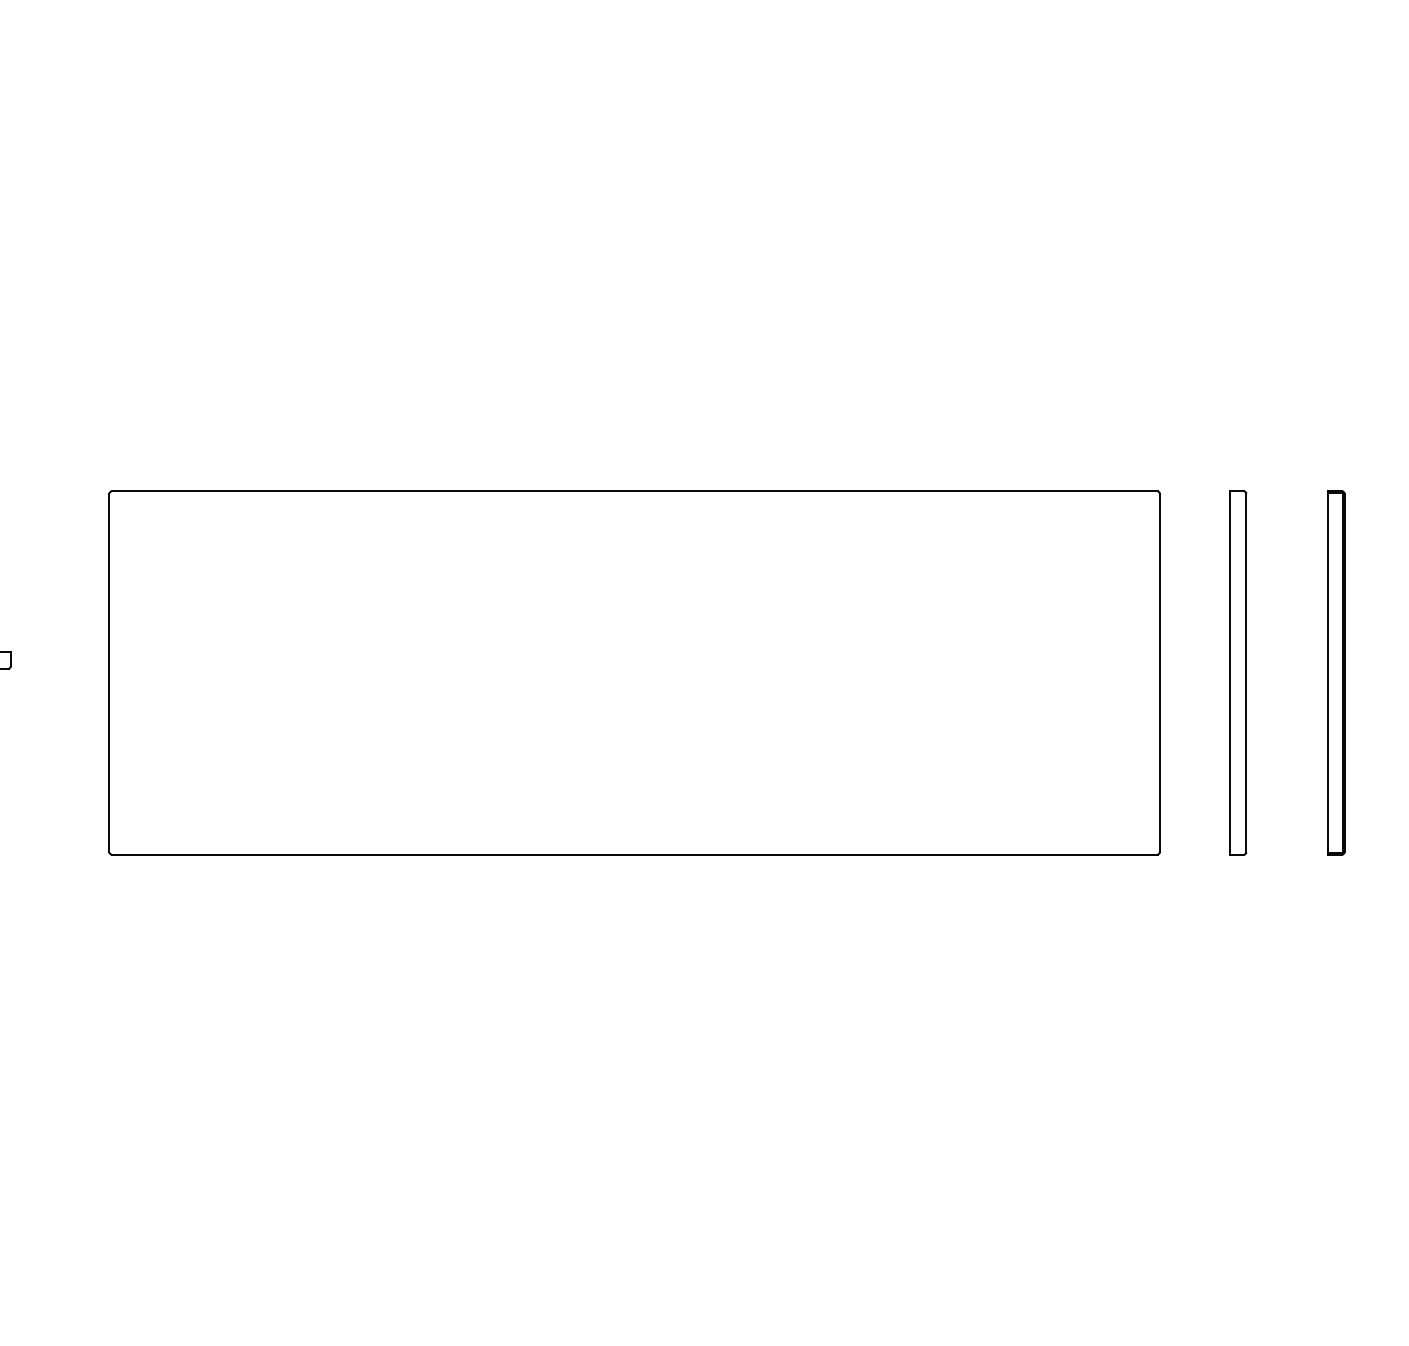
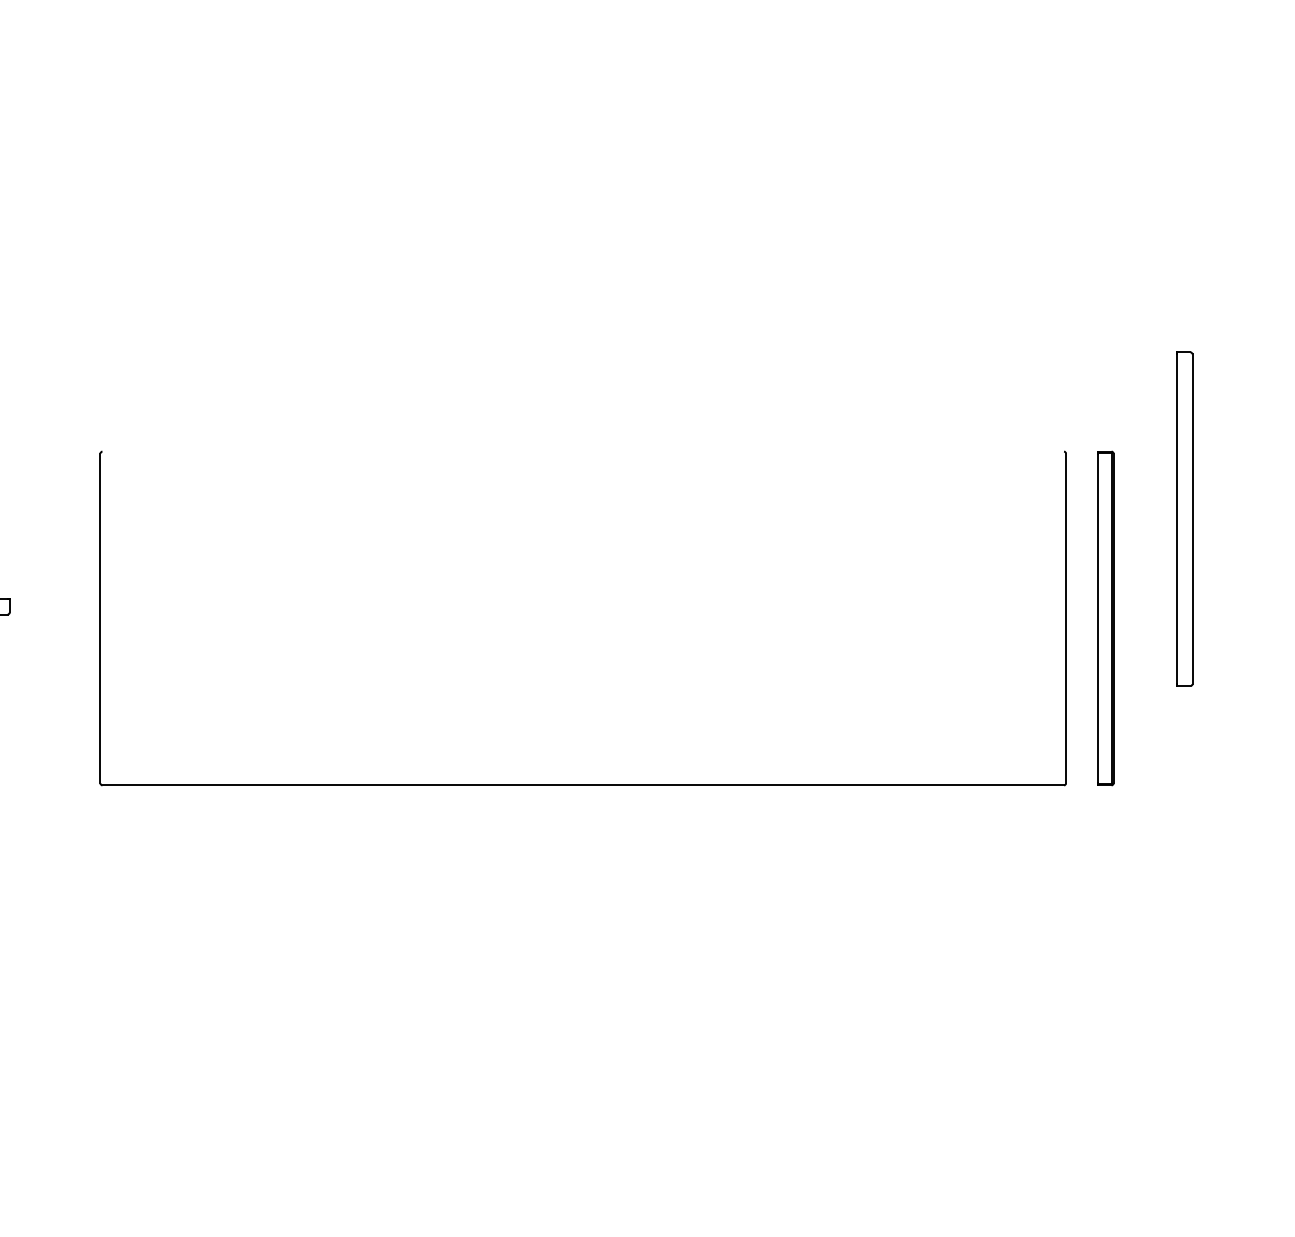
line: (634, 491) -> (583, 451), removed
part: (1238, 672) -> (1185, 518), moved
part: (1336, 672) -> (1106, 618), moved

